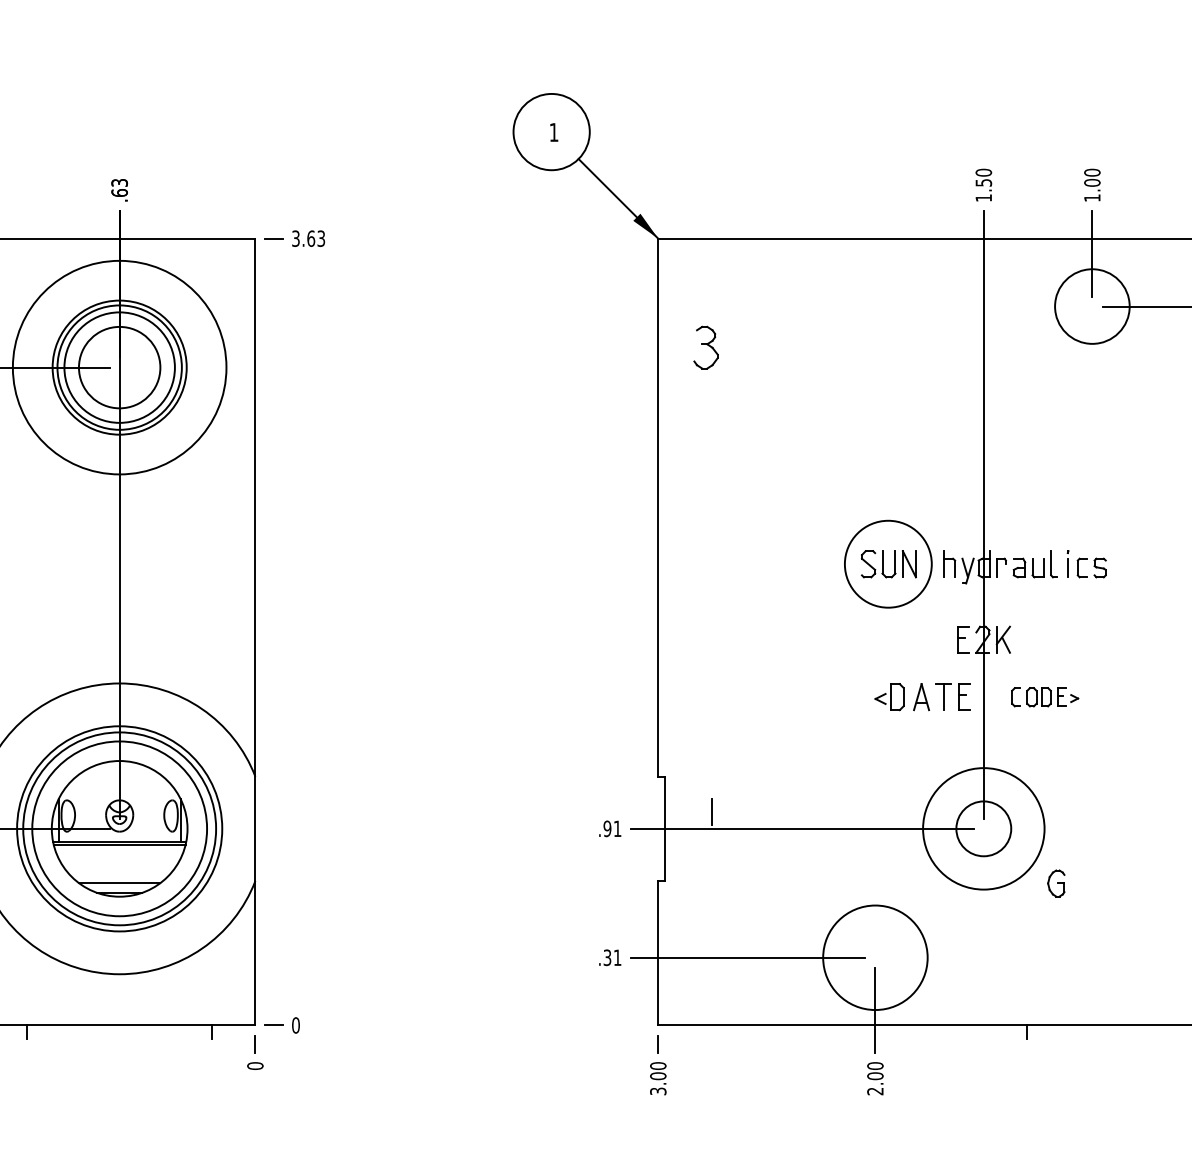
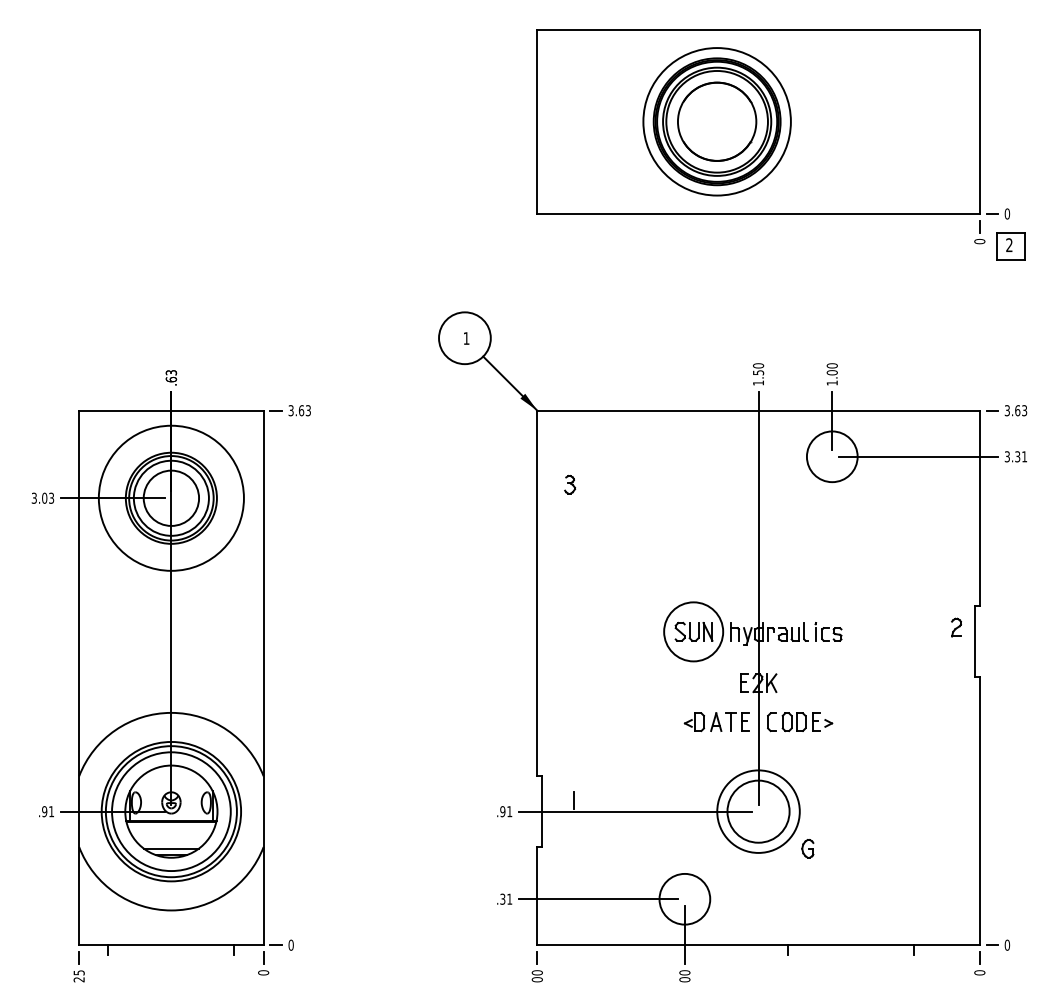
part: (707, 347) -> (570, 484), size x0.62
part: (1045, 697) -> (800, 722), size x1.43
circle: (983, 828) -> (758, 811), size x1.67
circle: (874, 956) -> (684, 898), size x0.71

